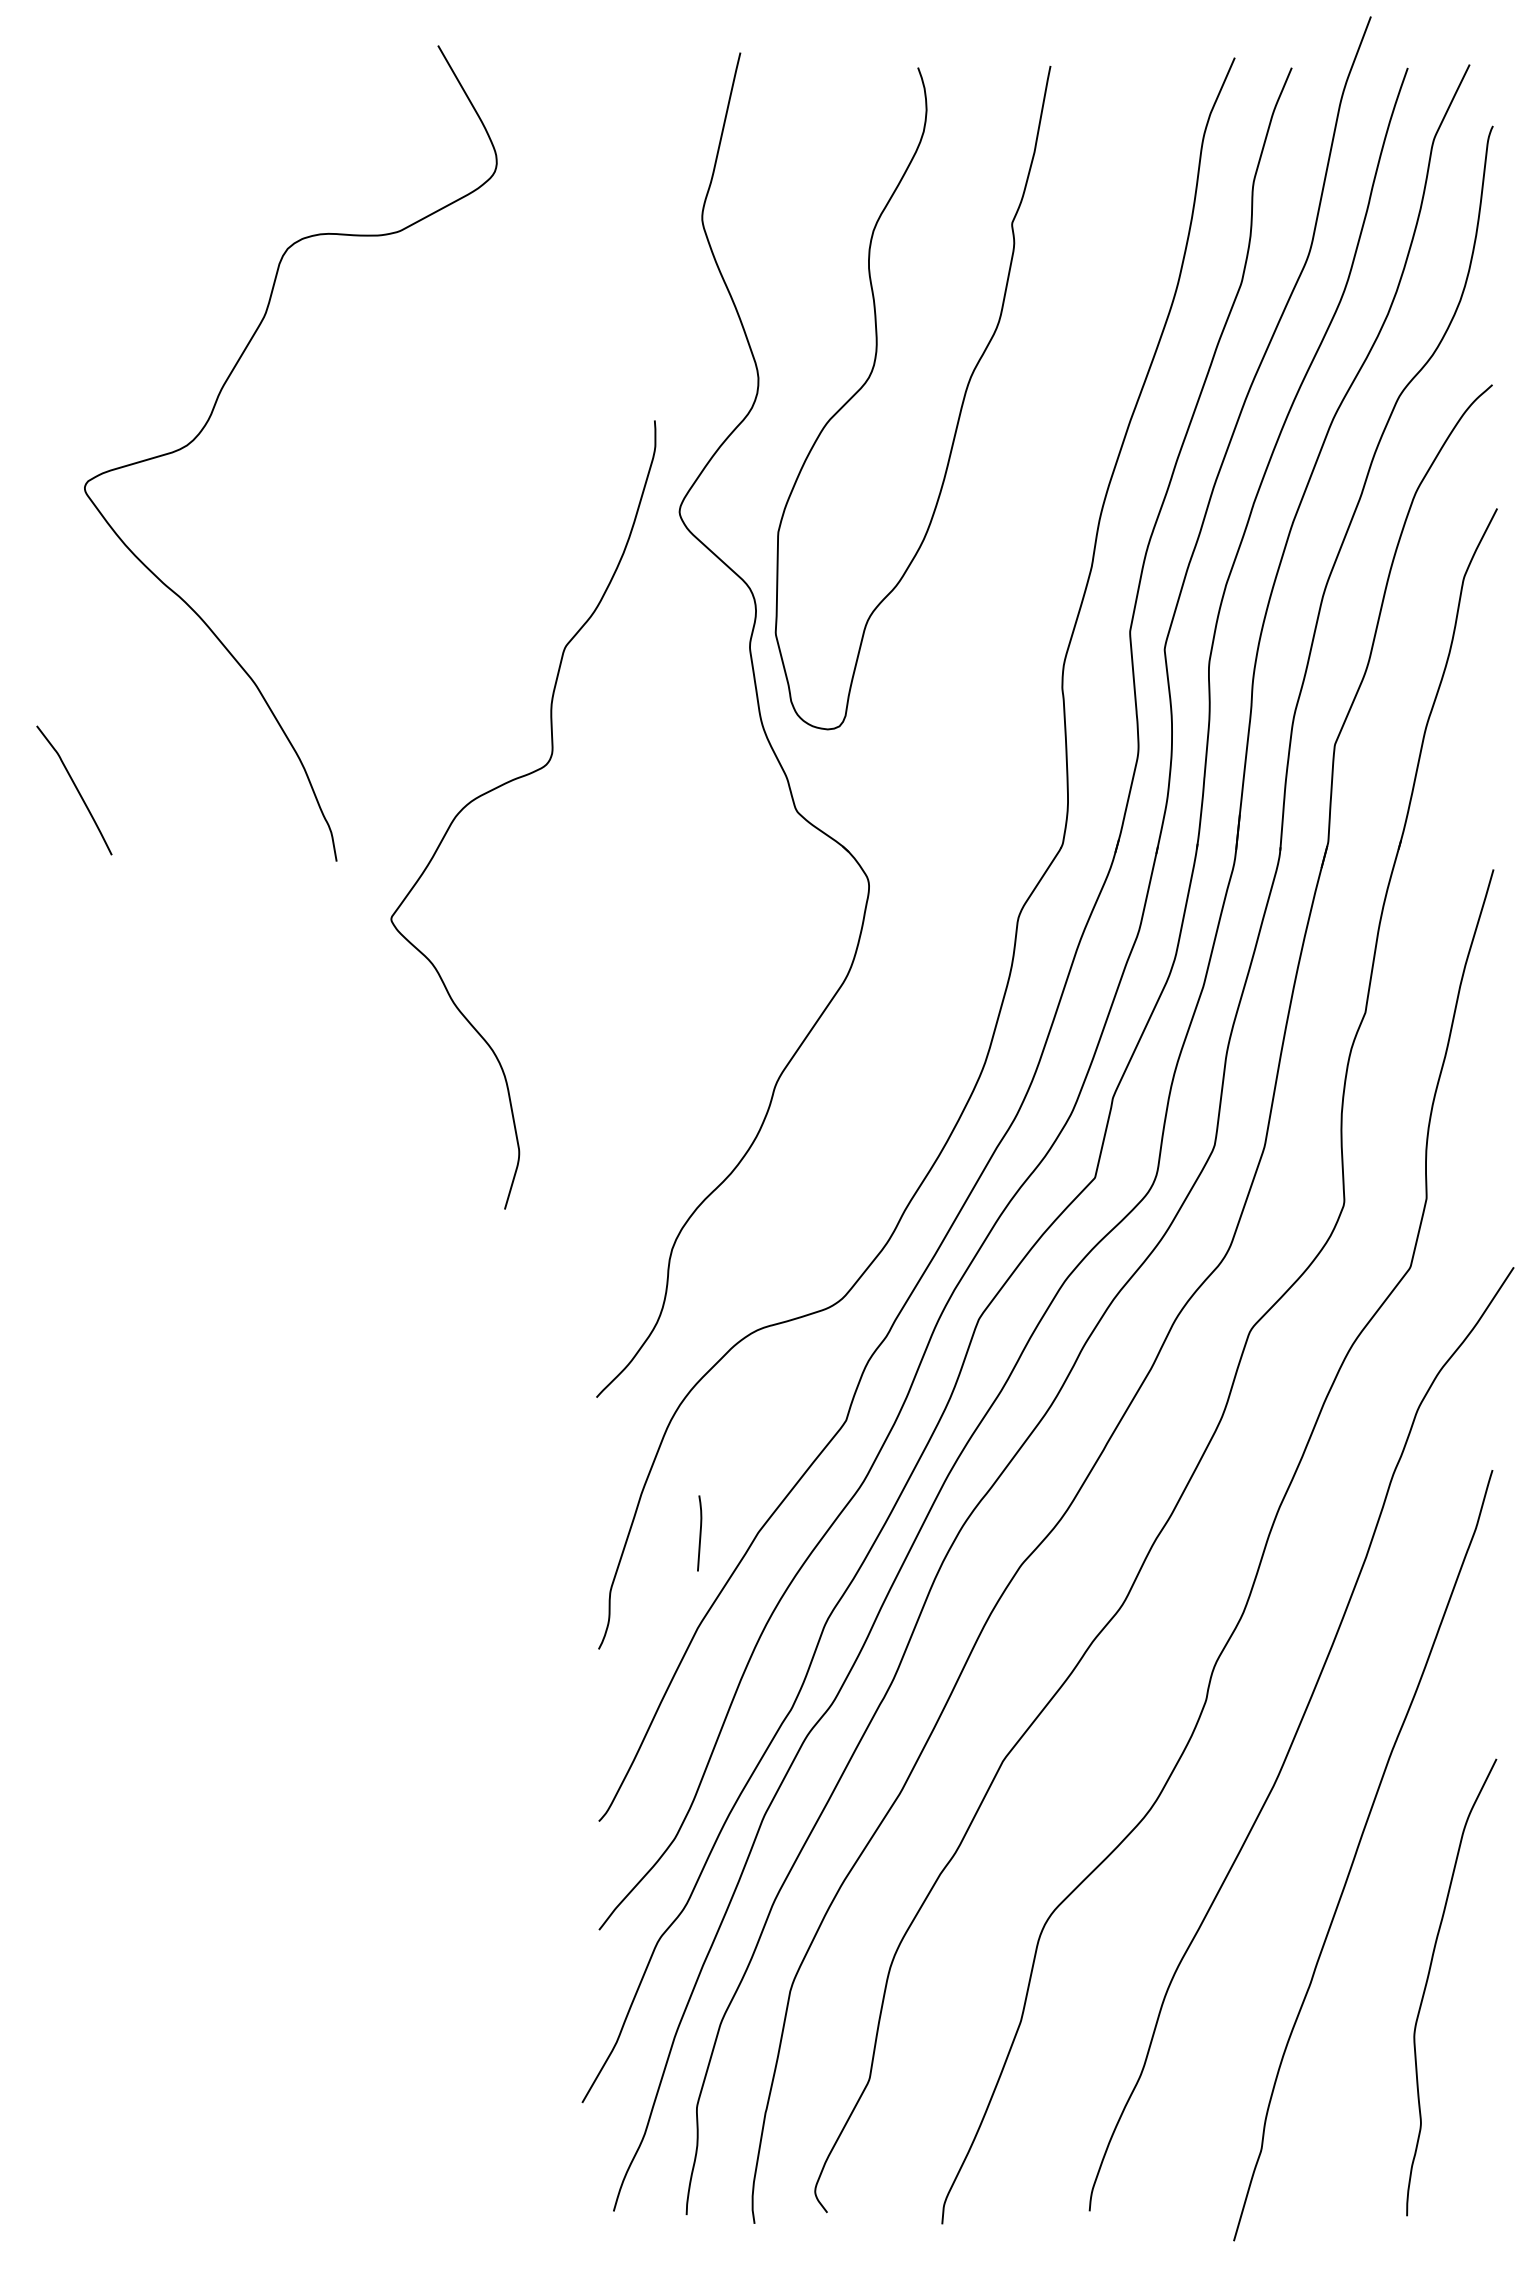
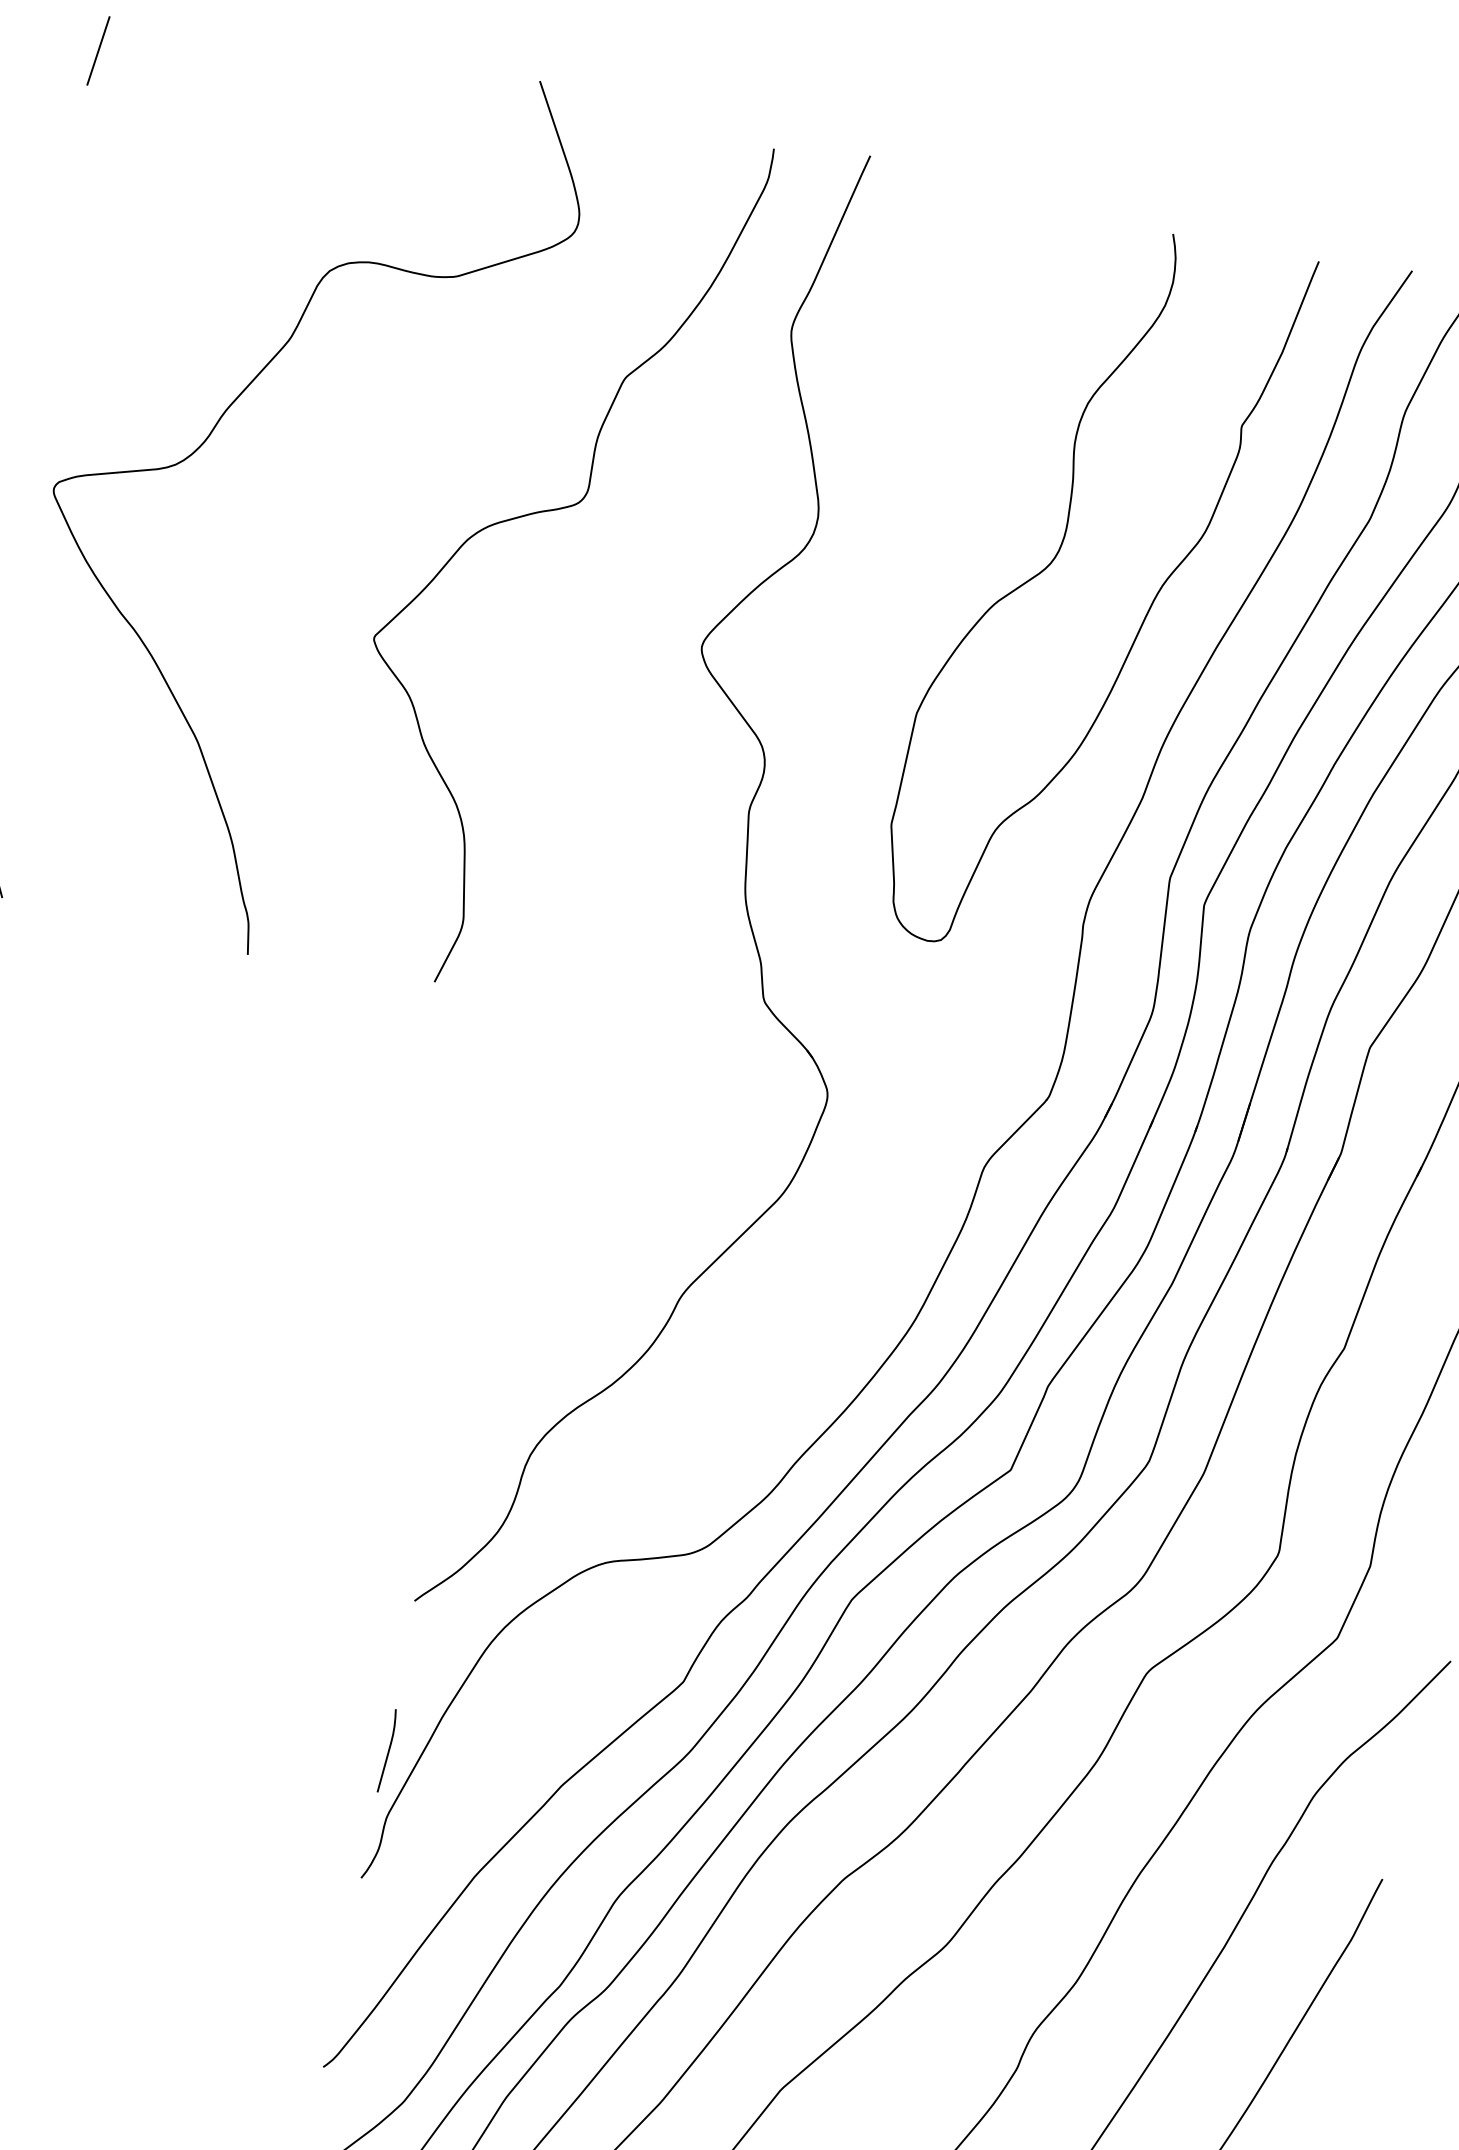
line: (46, 96) -> (98, 50), added
curve: (870, 377) -> (1052, 563), moved
curve: (508, 783) -> (532, 515), moved
curve: (699, 1533) -> (387, 1751), moved

